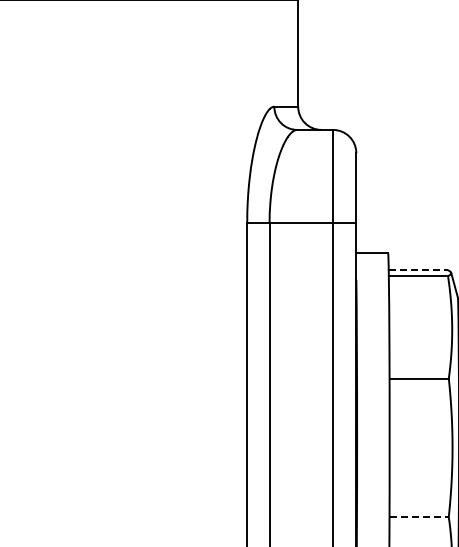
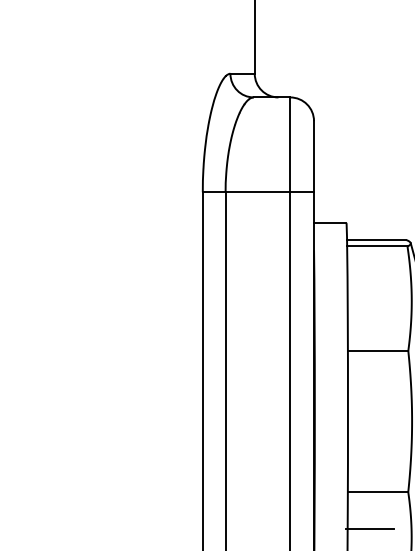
line: (418, 269) -> (377, 239), dashed -> solid
line: (419, 517) -> (378, 492), dashed -> solid

